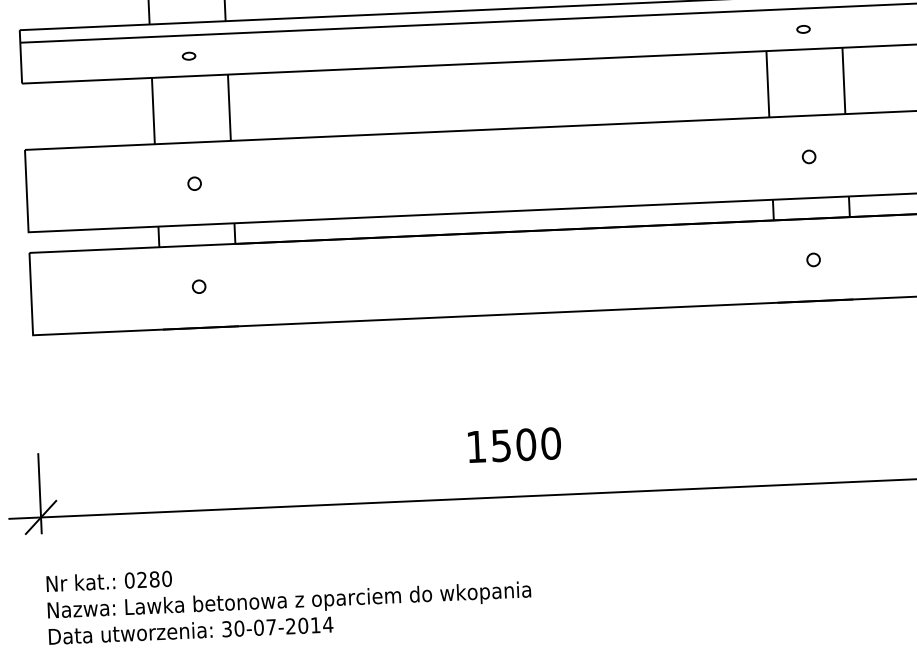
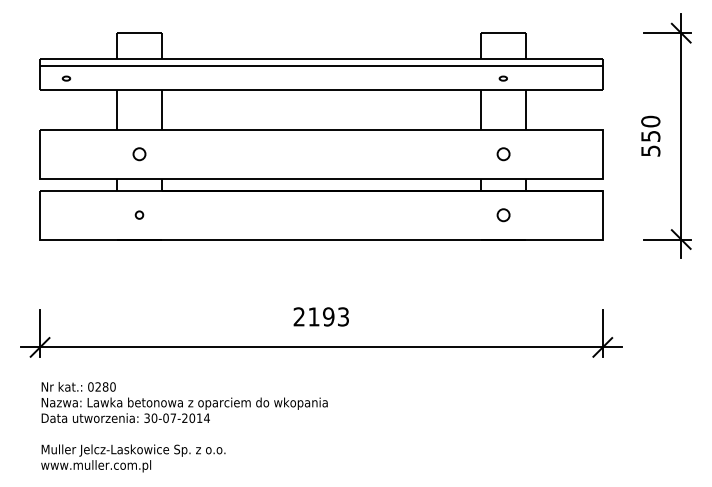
part: (189, 56) -> (66, 78), moved
circle: (807, 155) -> (502, 153), size x1.6
circle: (194, 182) -> (139, 153), size x1.6
circle: (812, 258) -> (502, 214), size x1.6
text: (513, 444) -> (321, 316), 1500 -> 2193

